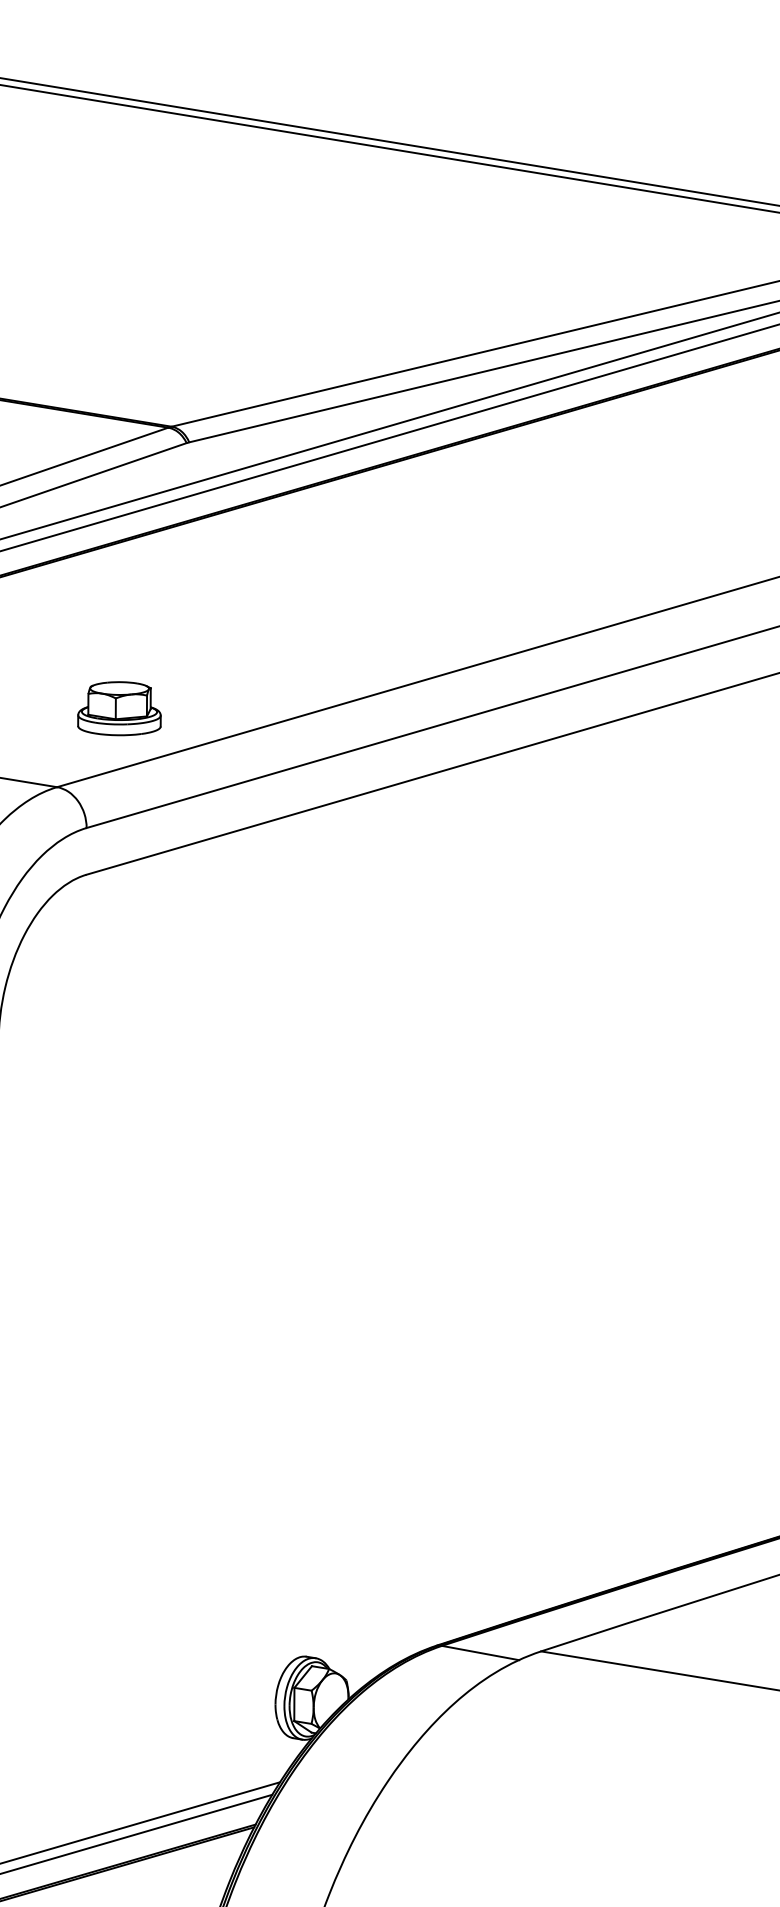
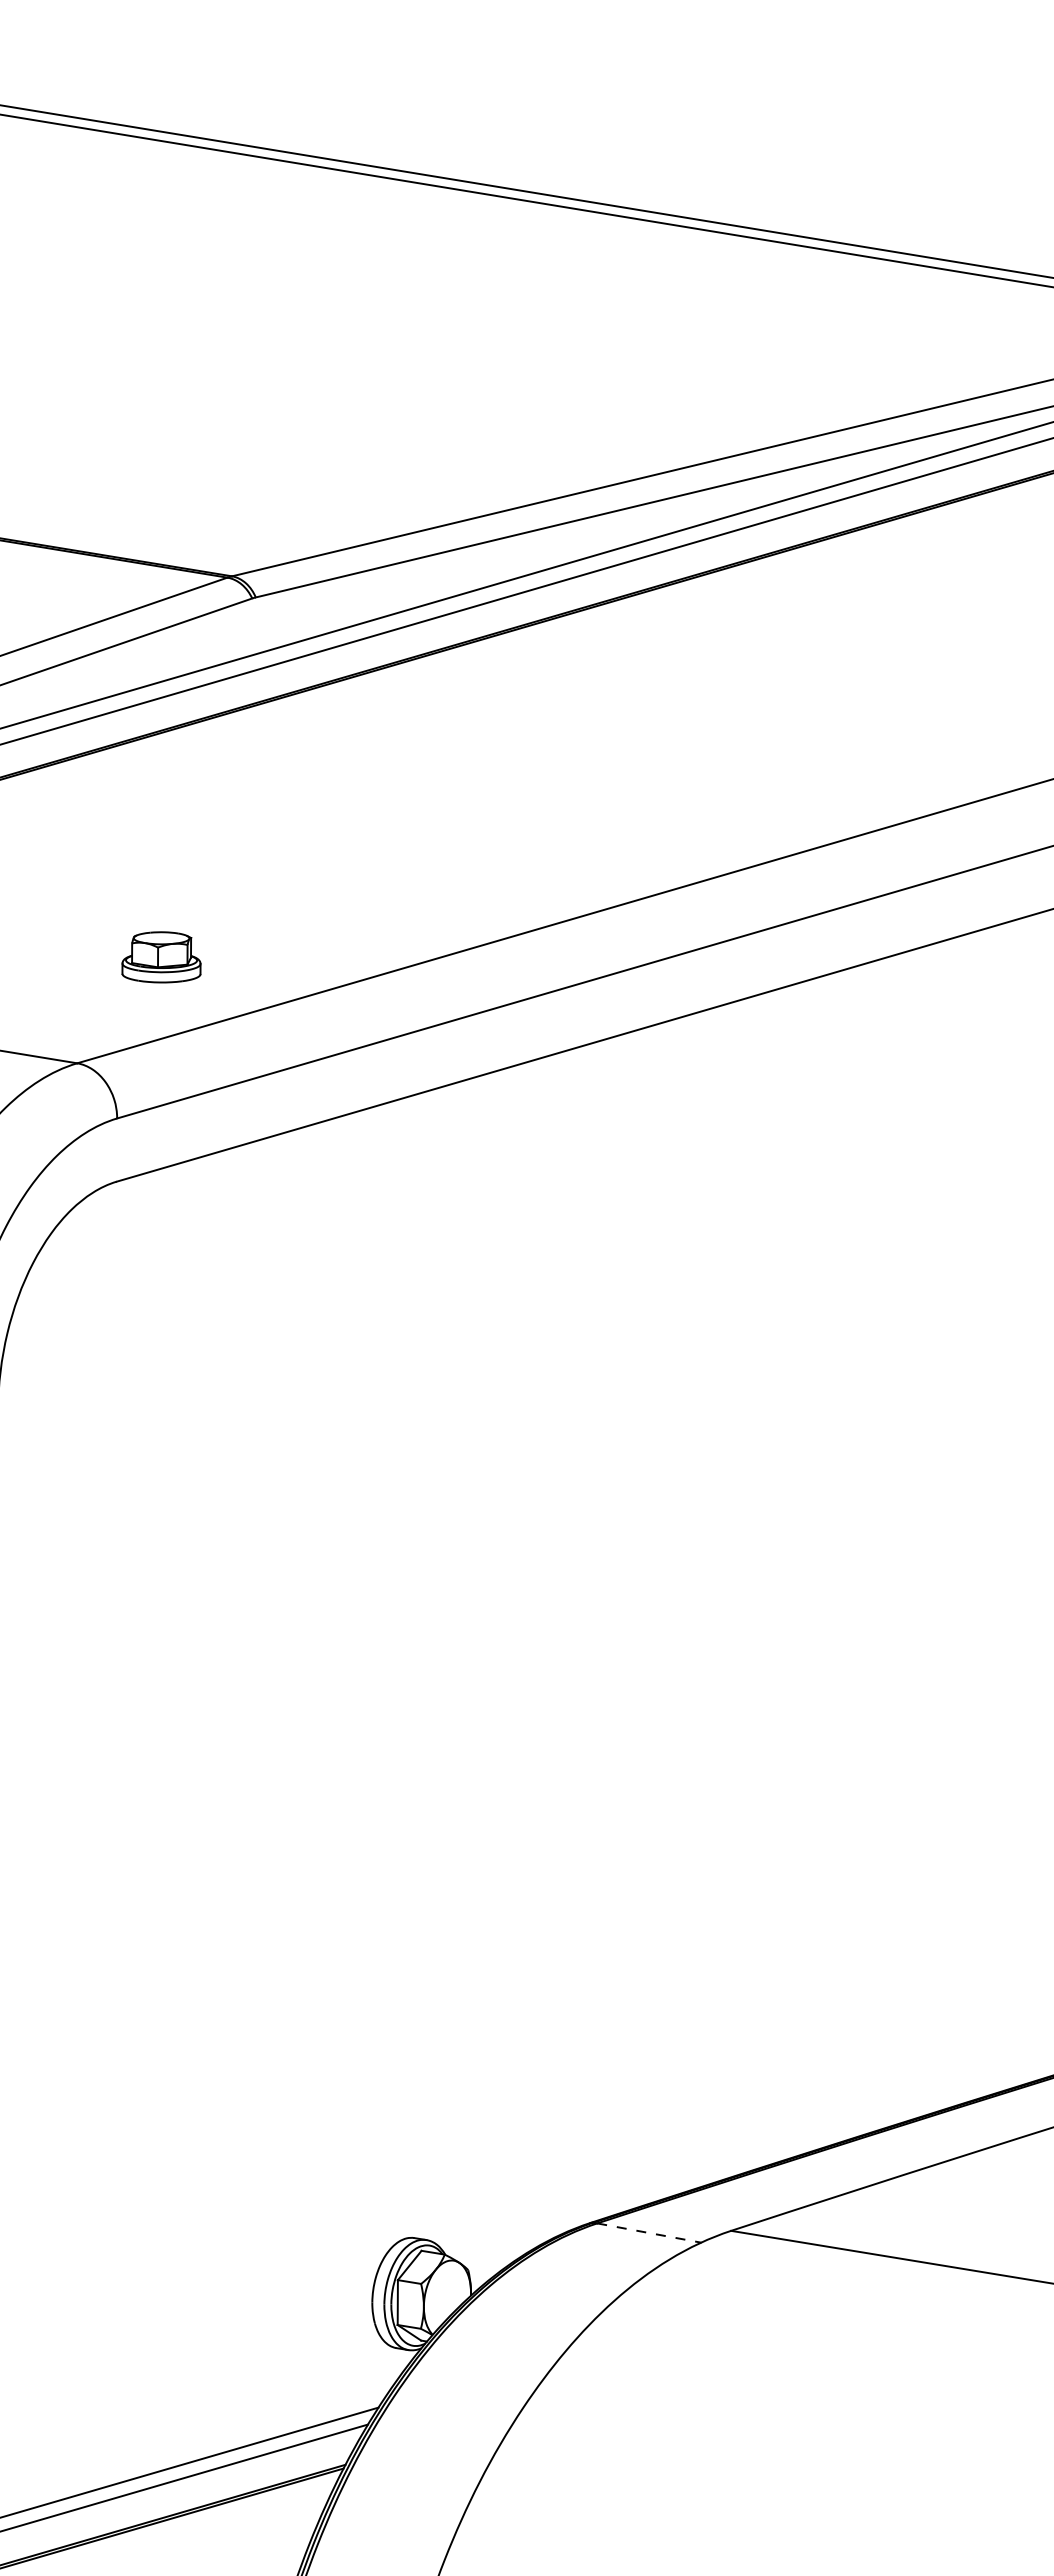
part: (119, 708) -> (161, 957), size x0.7
line: (480, 1653) -> (649, 2233), solid -> dashed

